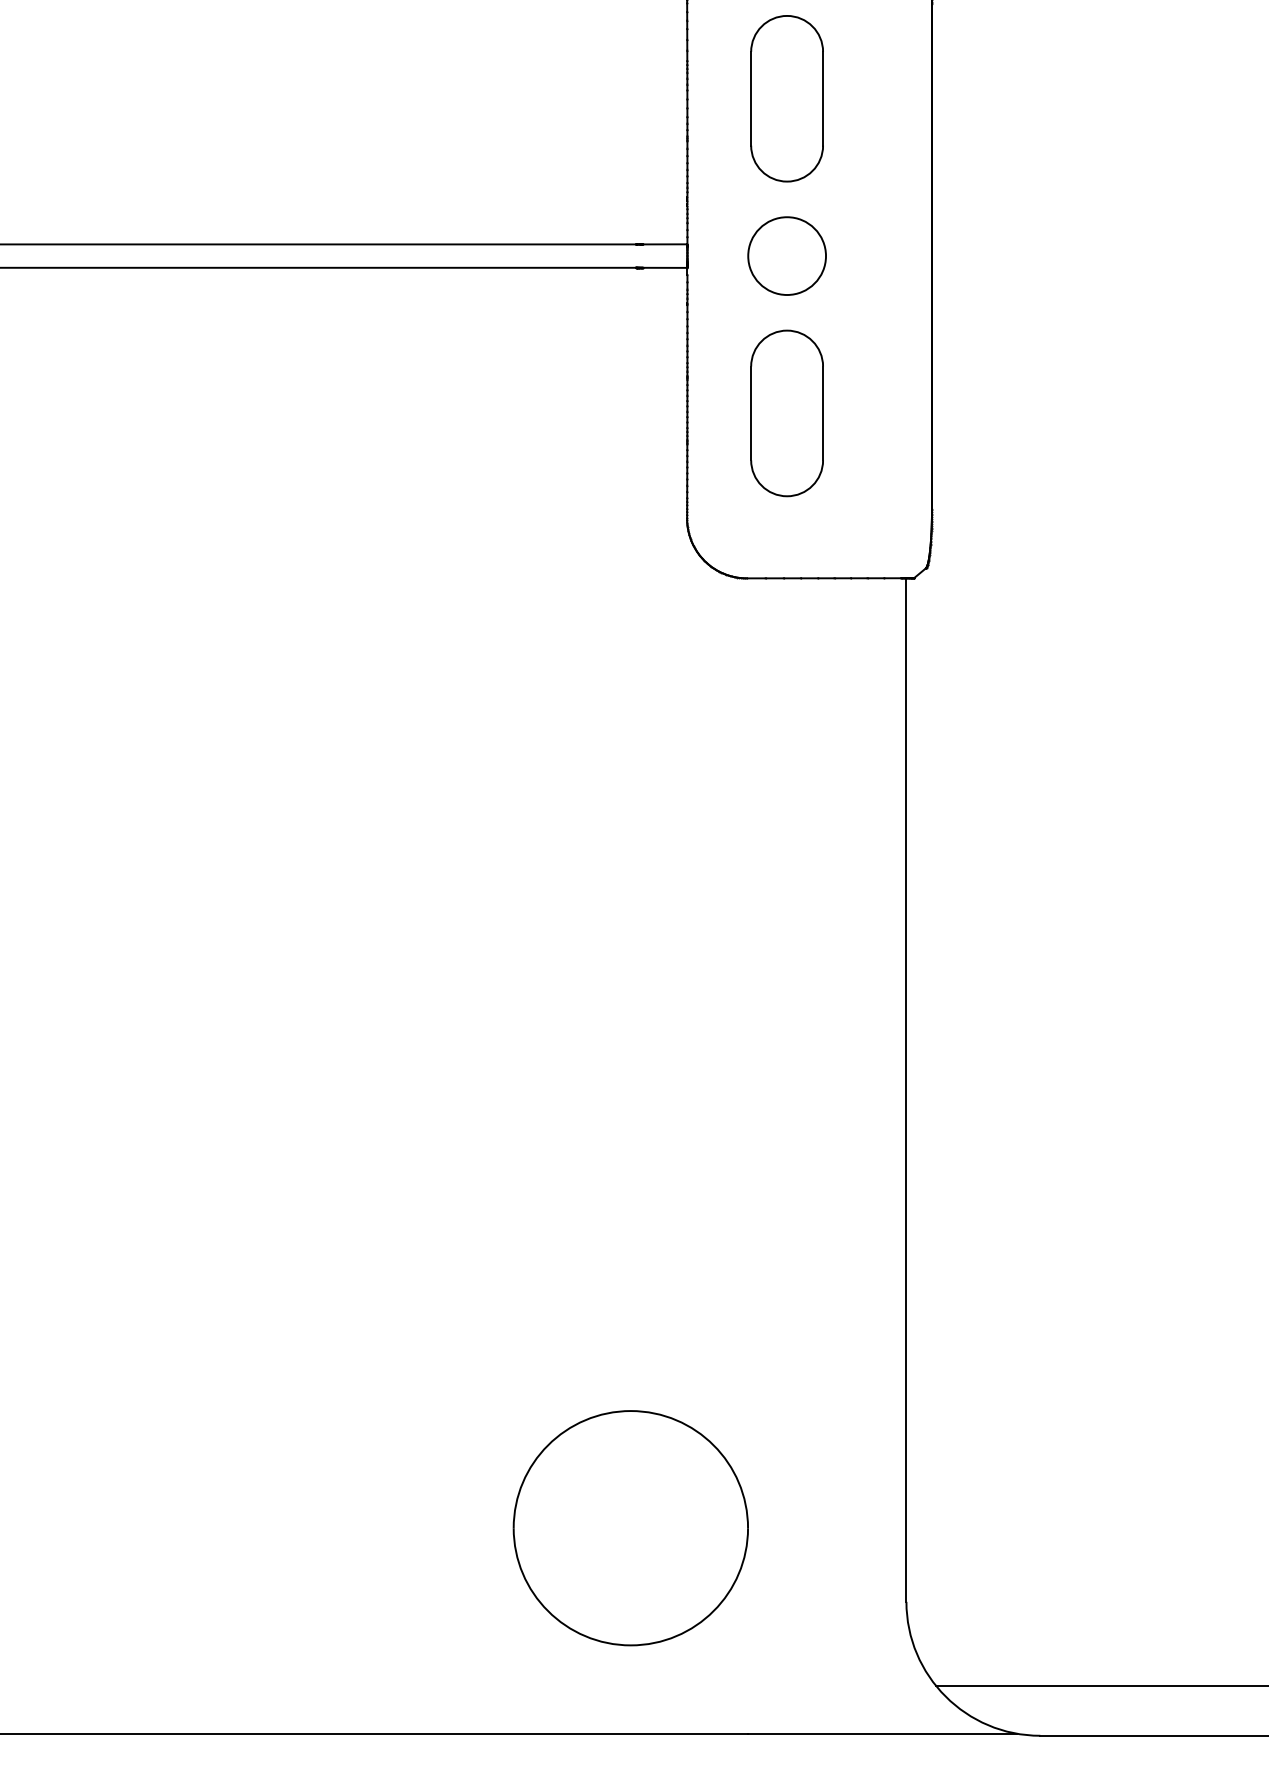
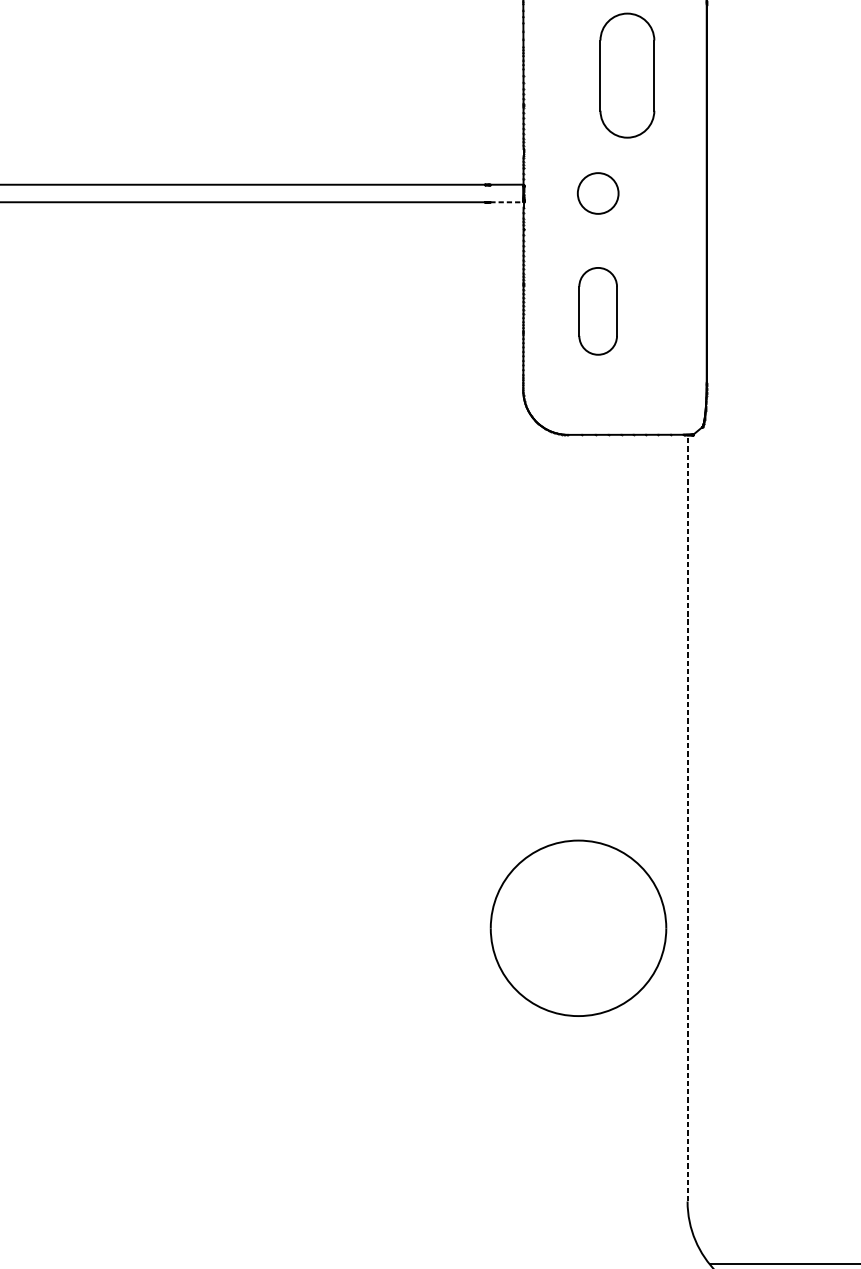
part: (786, 98) -> (626, 75), moved
circle: (787, 256) -> (598, 193), size x0.7
line: (665, 267) -> (507, 202), solid -> dashed
part: (786, 413) -> (597, 311), size x0.7
line: (906, 1090) -> (687, 818), solid -> dashed
part: (630, 1528) -> (578, 928), moved

